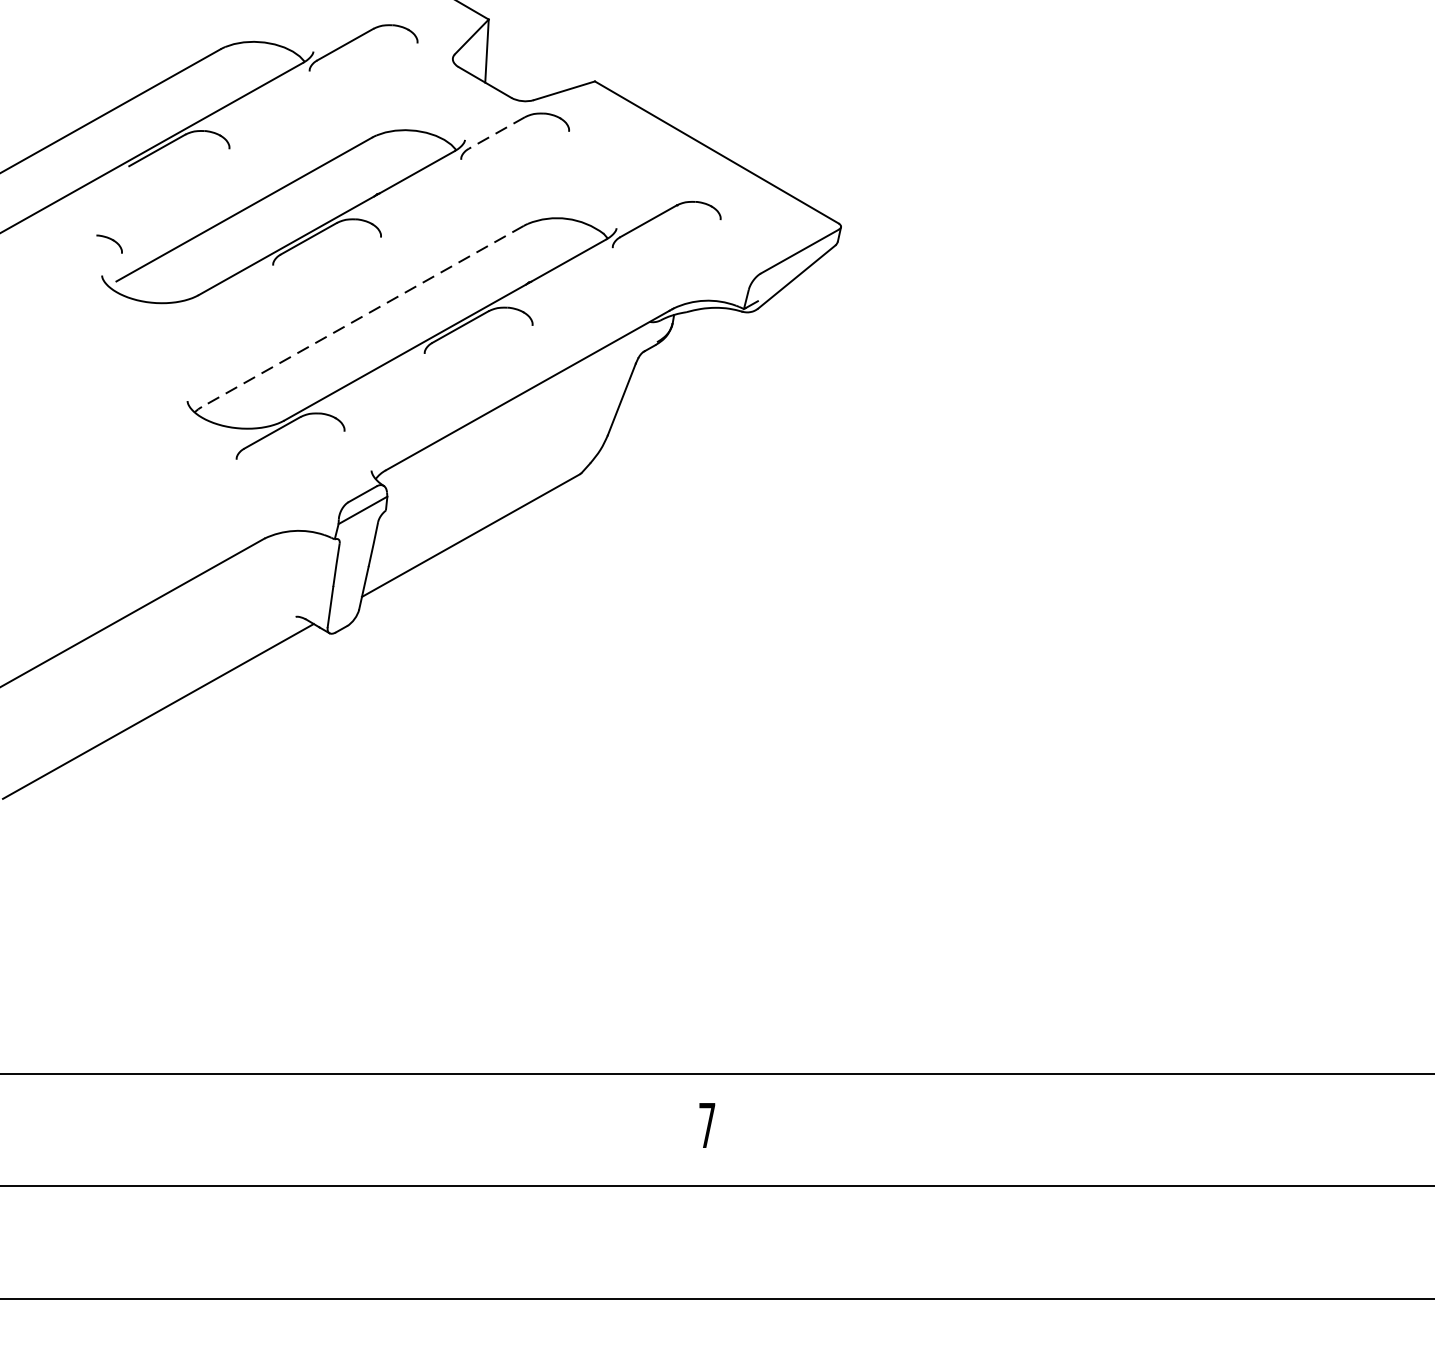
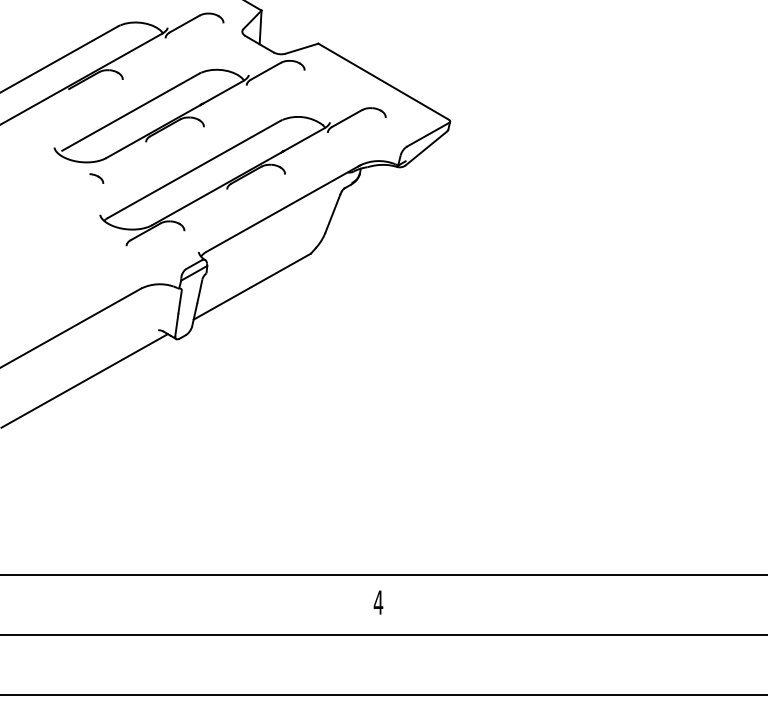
line: (496, 133) -> (265, 71), dashed -> solid
part: (109, 243) -> (96, 178), moved
line: (363, 316) -> (194, 169), dashed -> solid
text: (707, 1125) -> (378, 602), 7 -> 4

